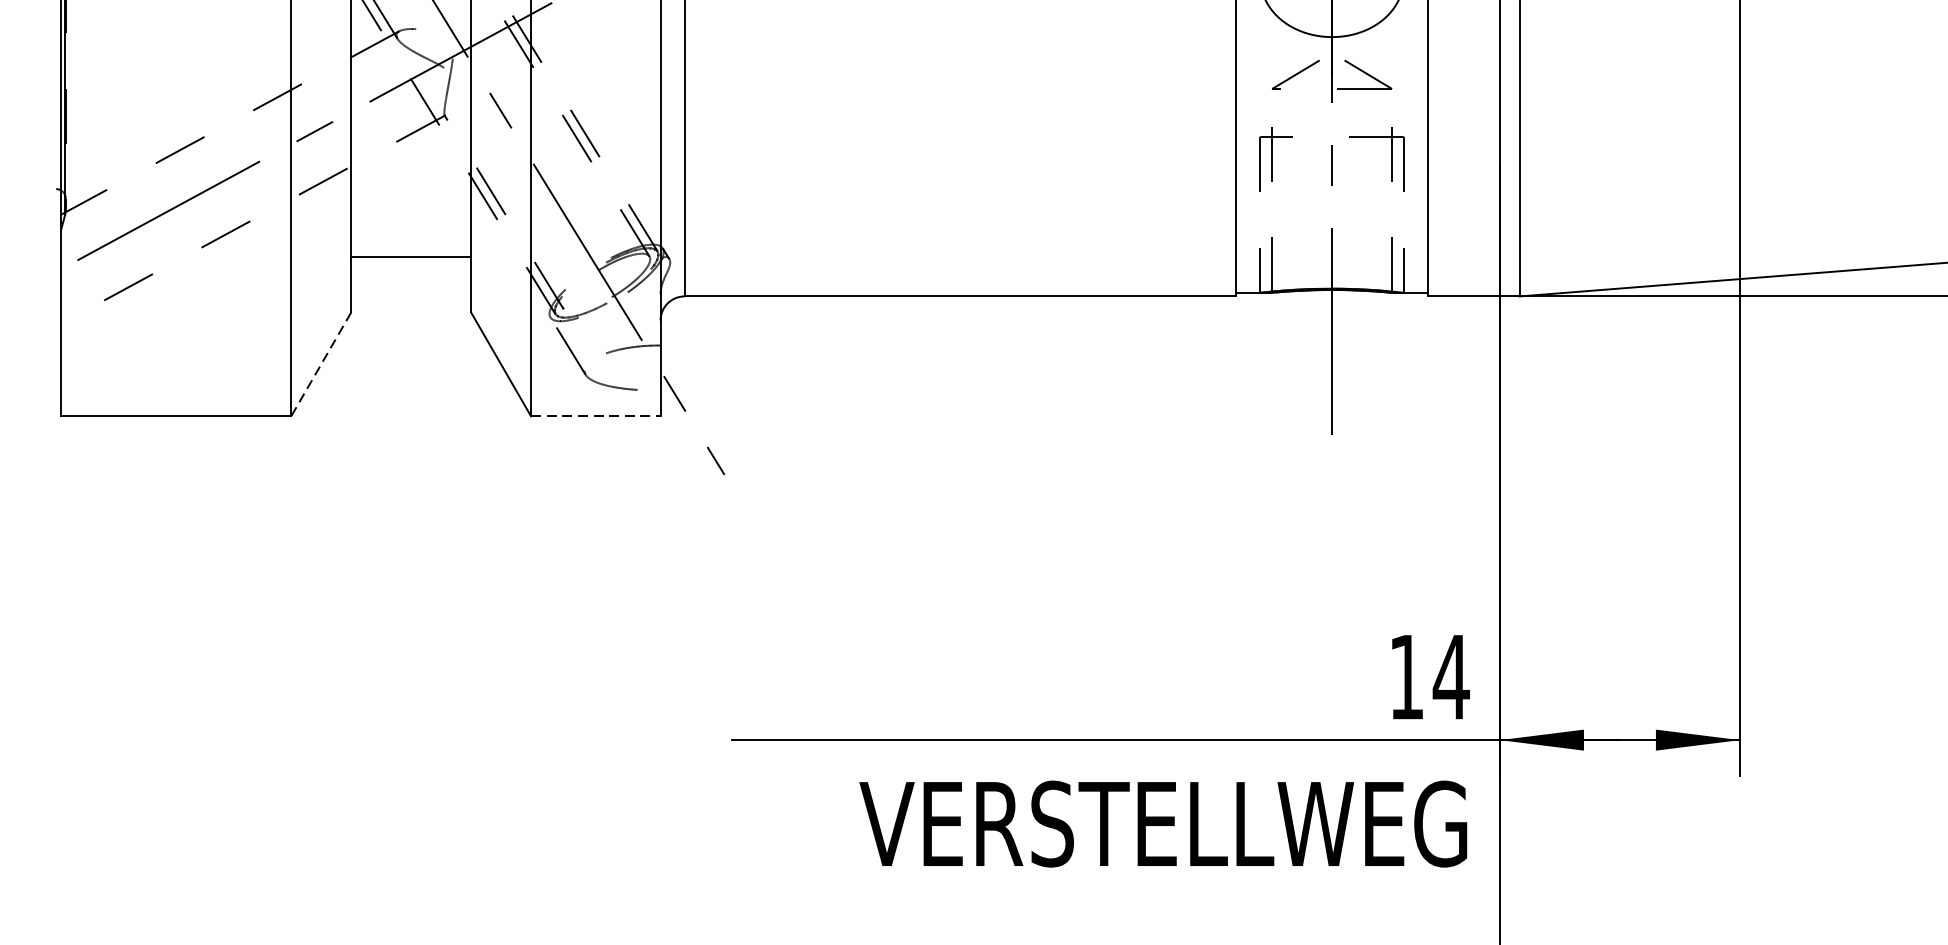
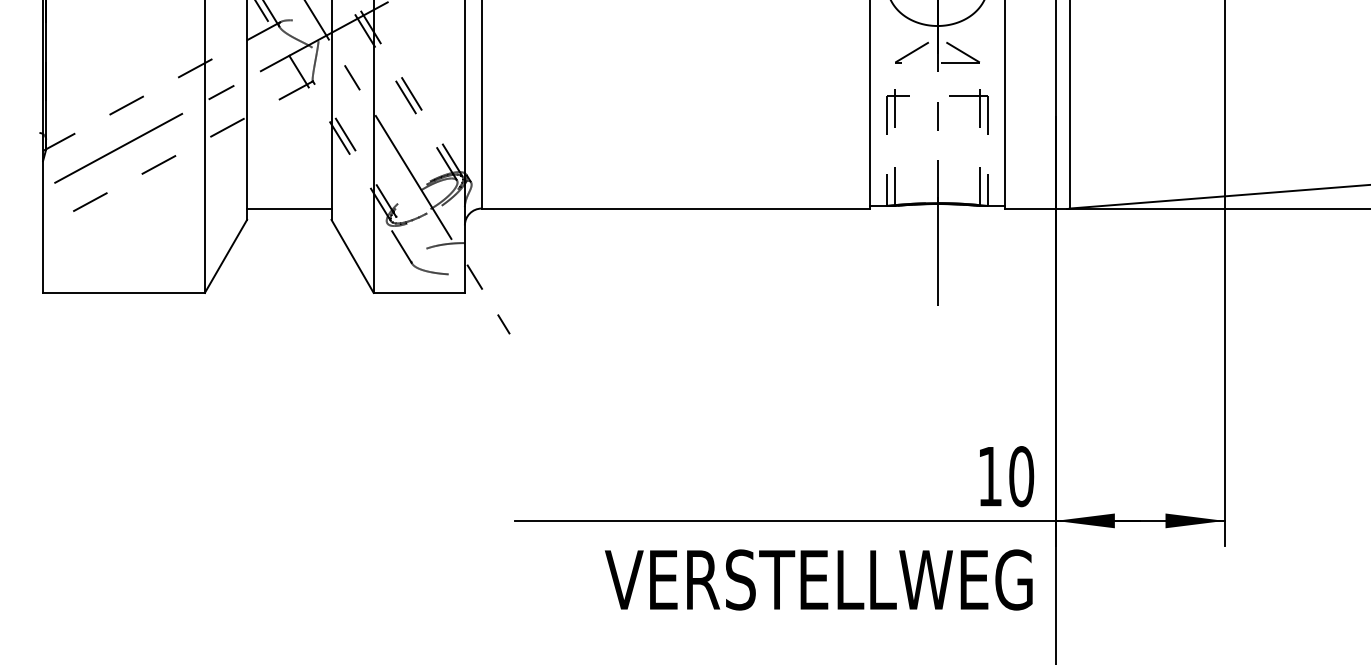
line: (411, 256) -> (289, 208), moved
line: (320, 364) -> (225, 256), dashed -> solid
line: (596, 415) -> (419, 292), dashed -> solid
text: (1451, 677) -> (1021, 476), 14 -> 10

